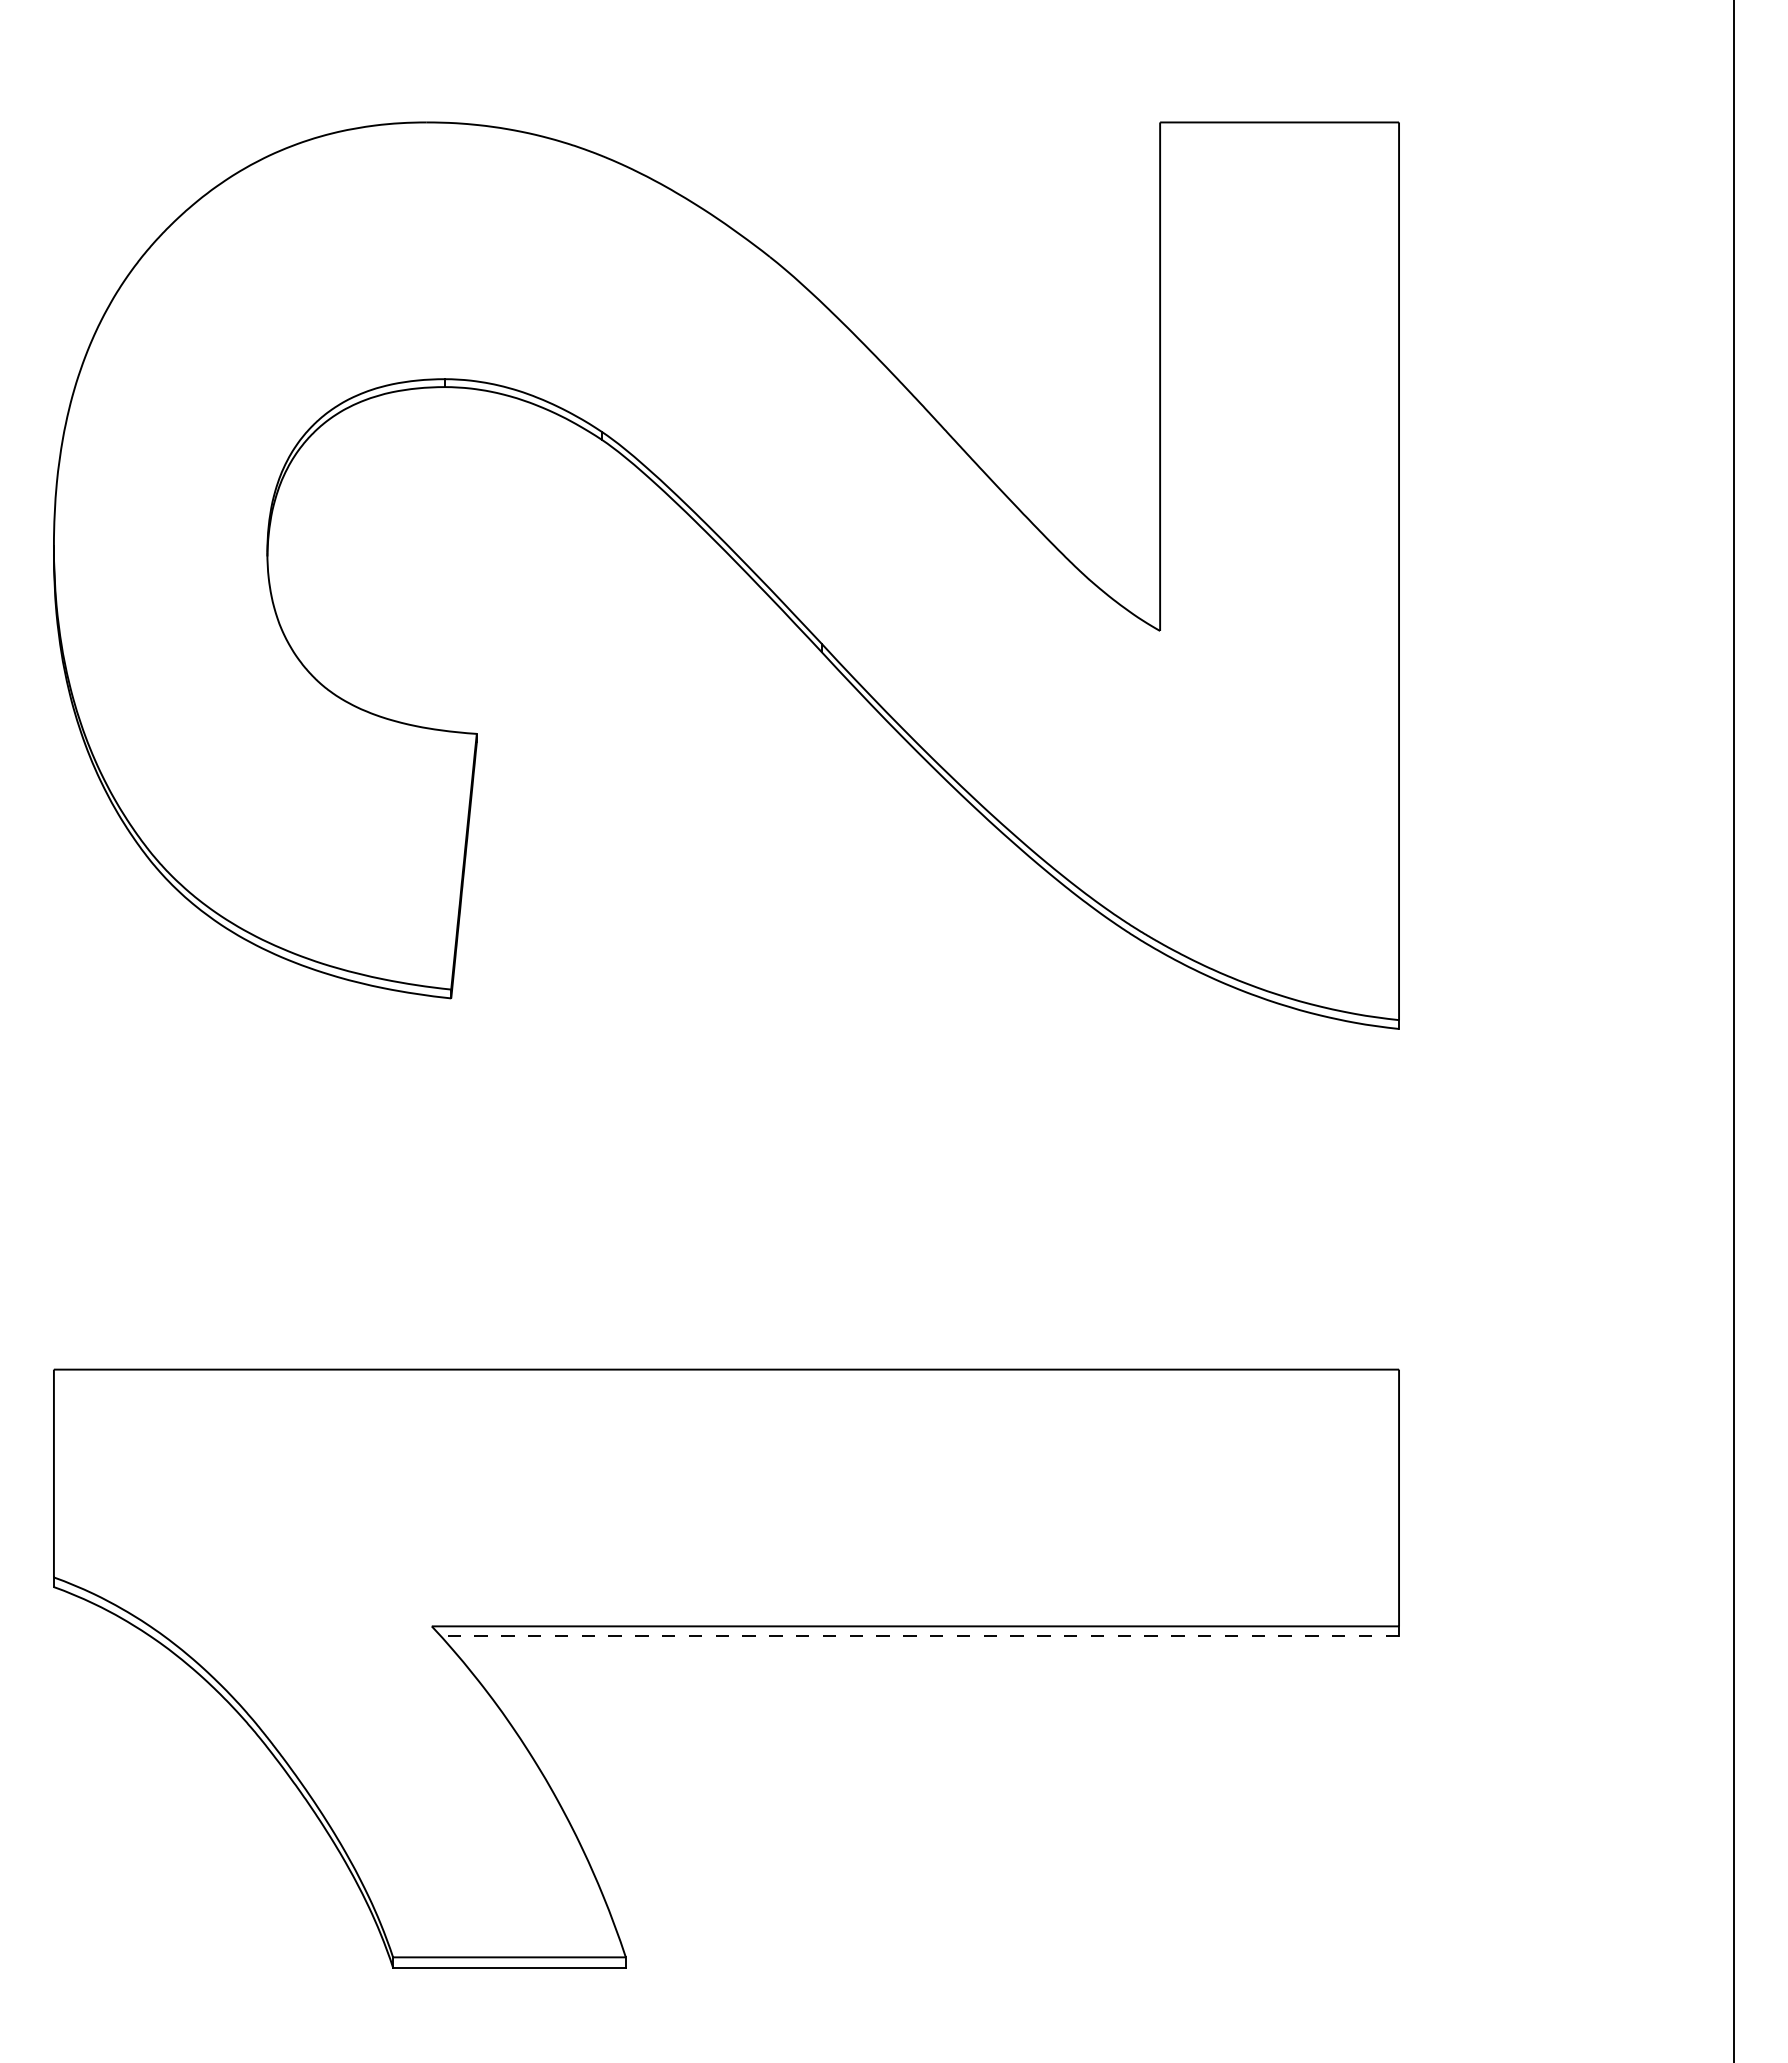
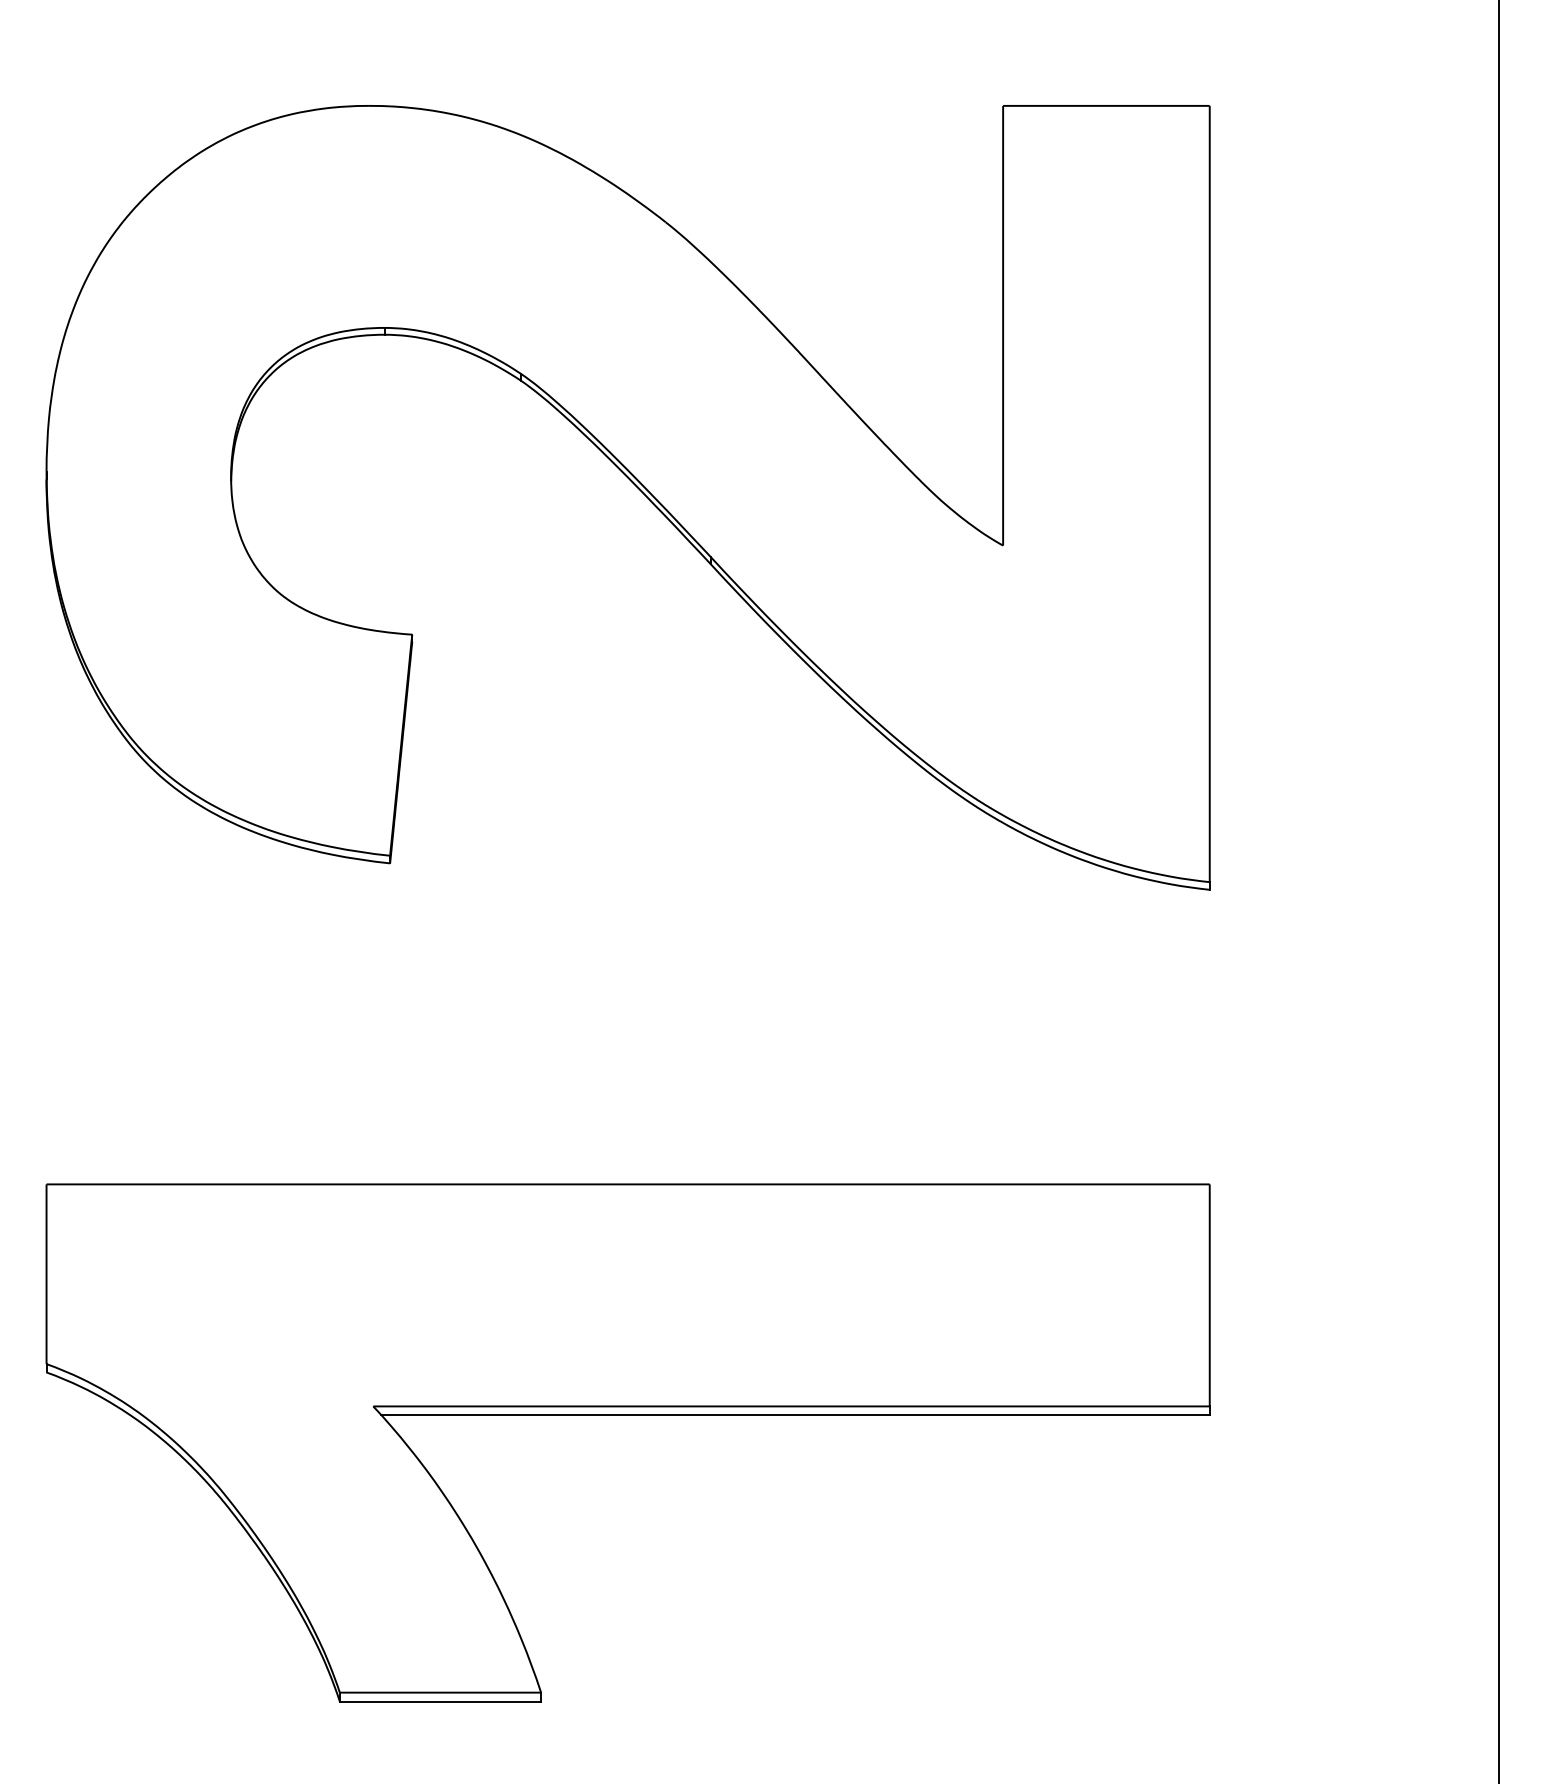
line: (918, 1635) -> (794, 1414), dashed -> solid

